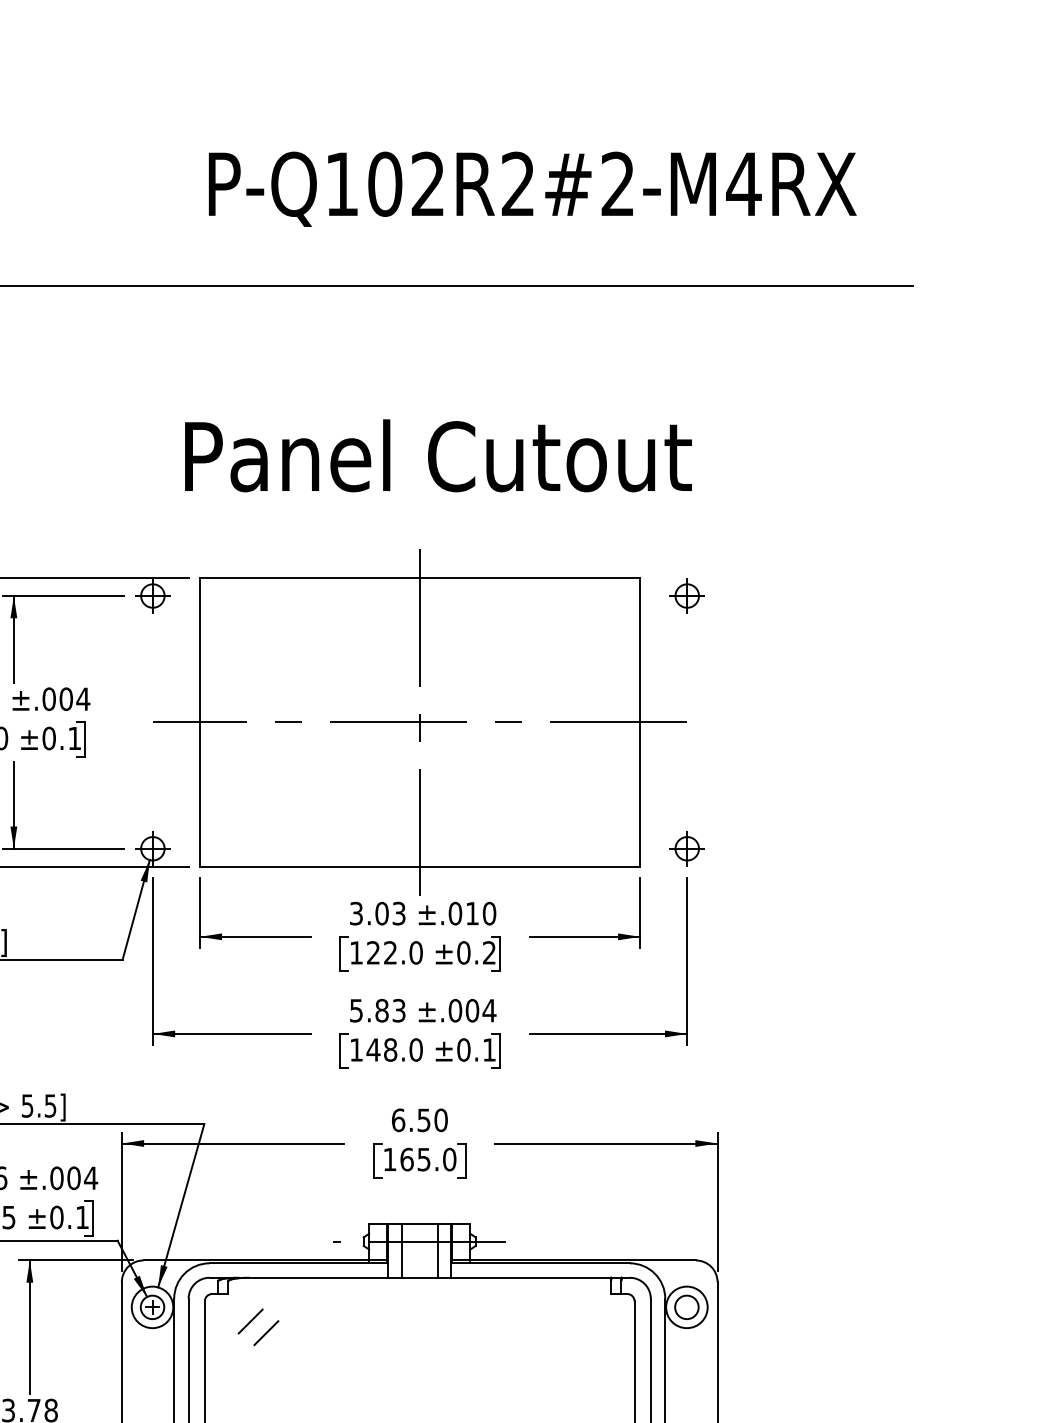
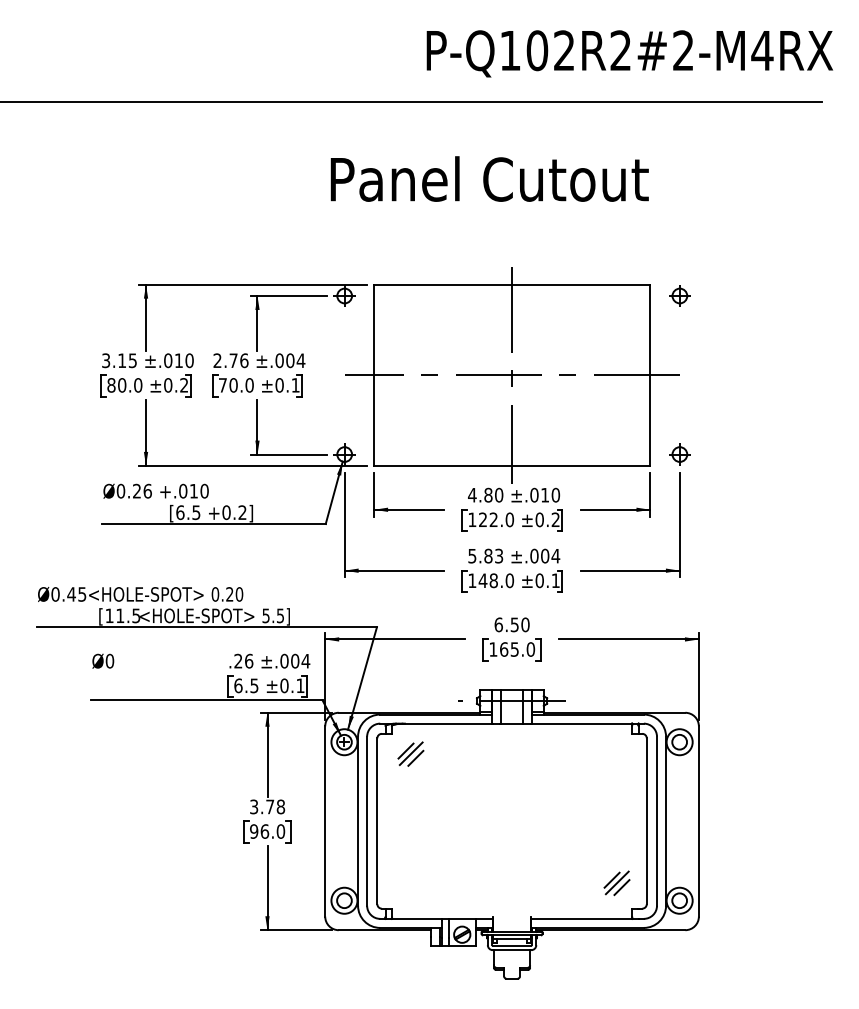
text: (532, 188) -> (629, 53), moved
text: (437, 454) -> (489, 178), moved
text: (377, 912) -> (485, 494), 3.03 -> 4.80
line: (257, 1325) -> (410, 753), added

